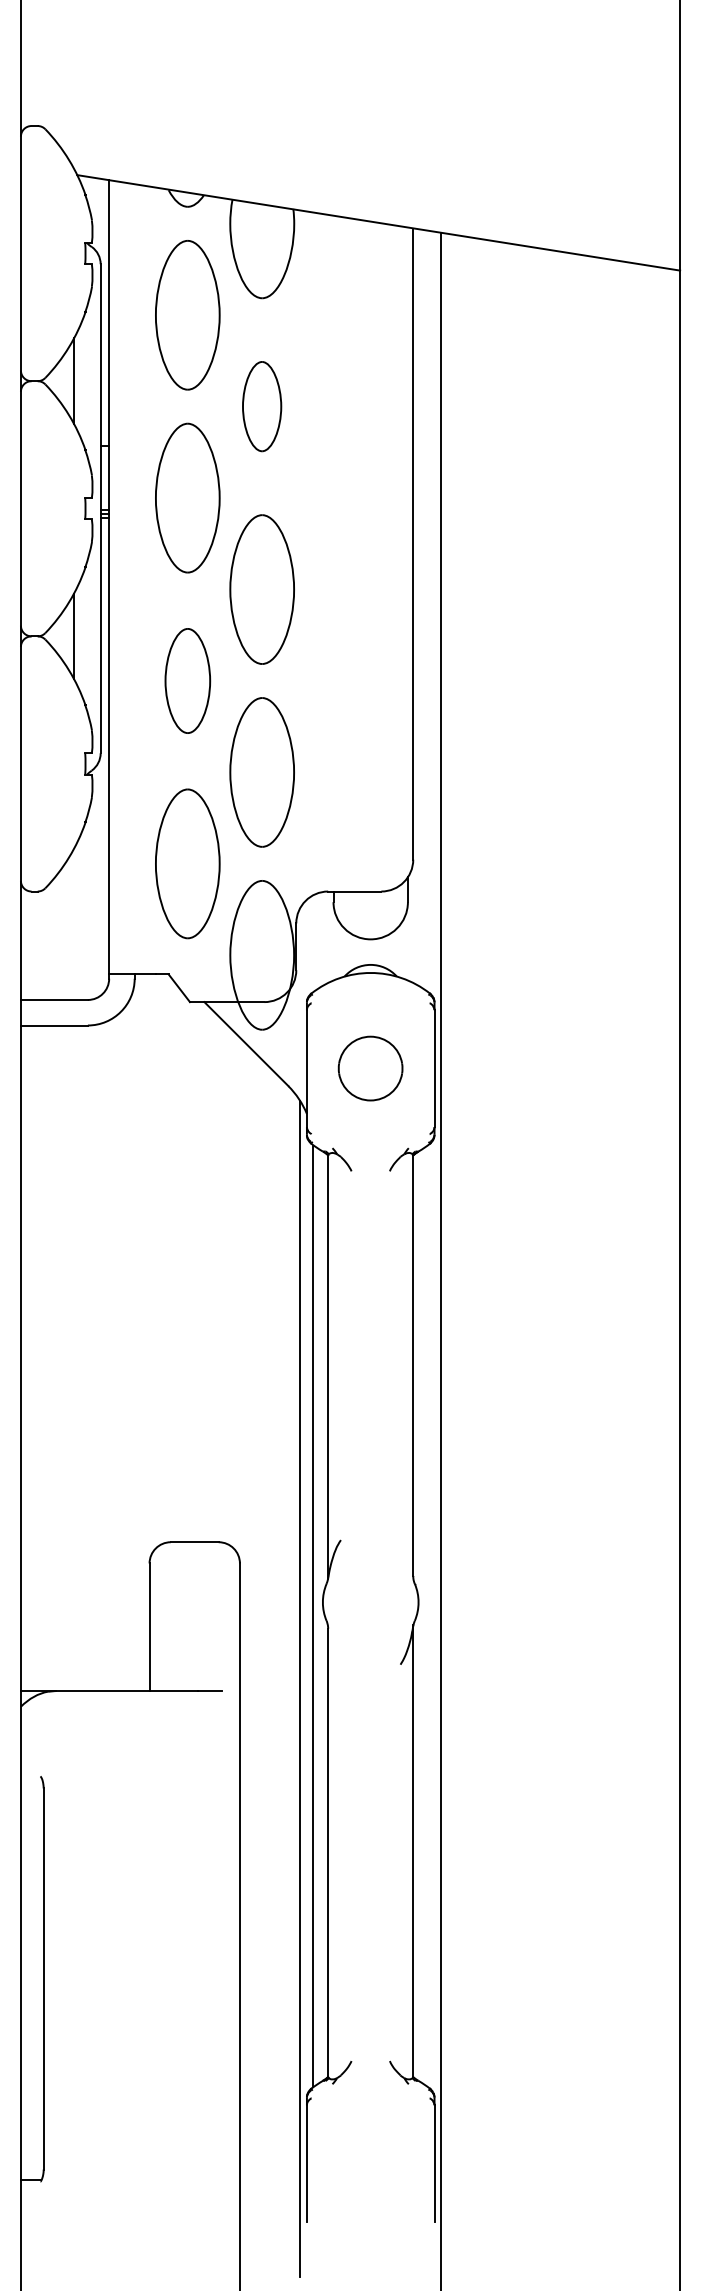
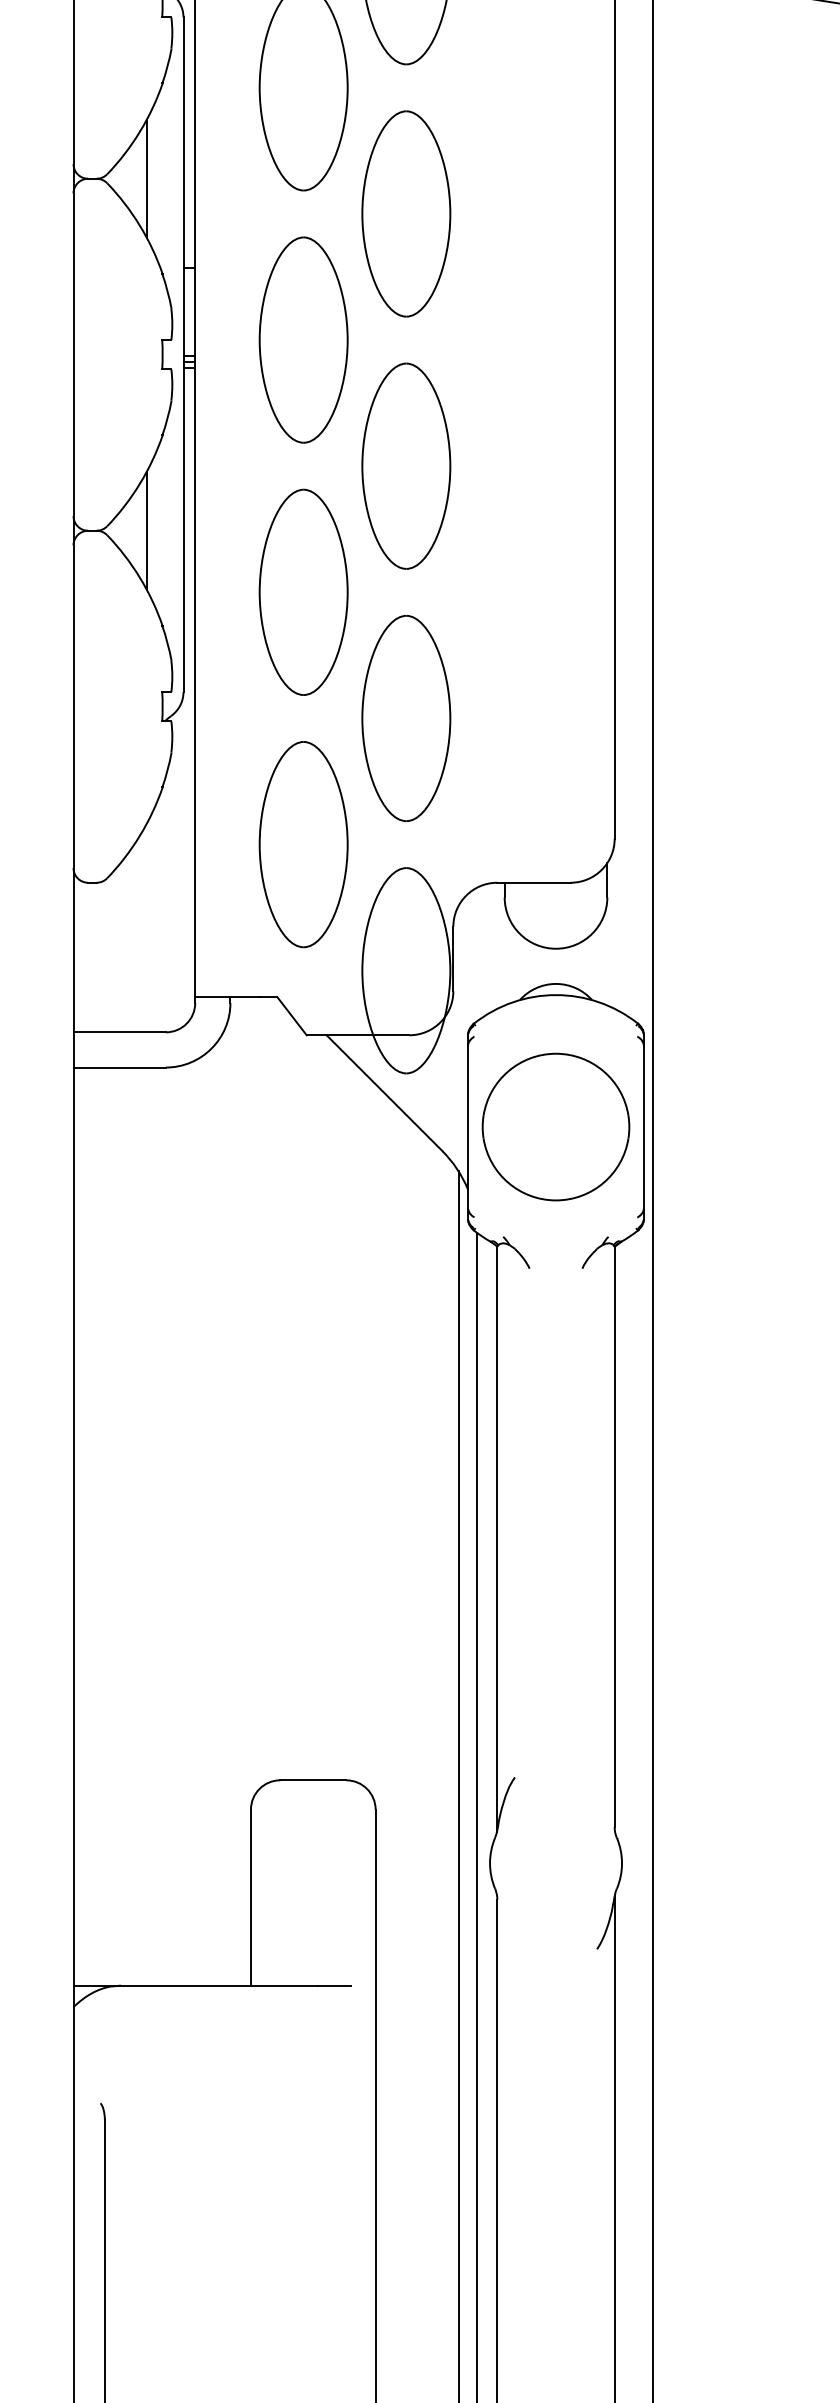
part: (261, 406) -> (405, 213), size x1.67
part: (187, 680) -> (303, 591), size x1.43
part: (370, 1068) -> (555, 1126), size x1.67

